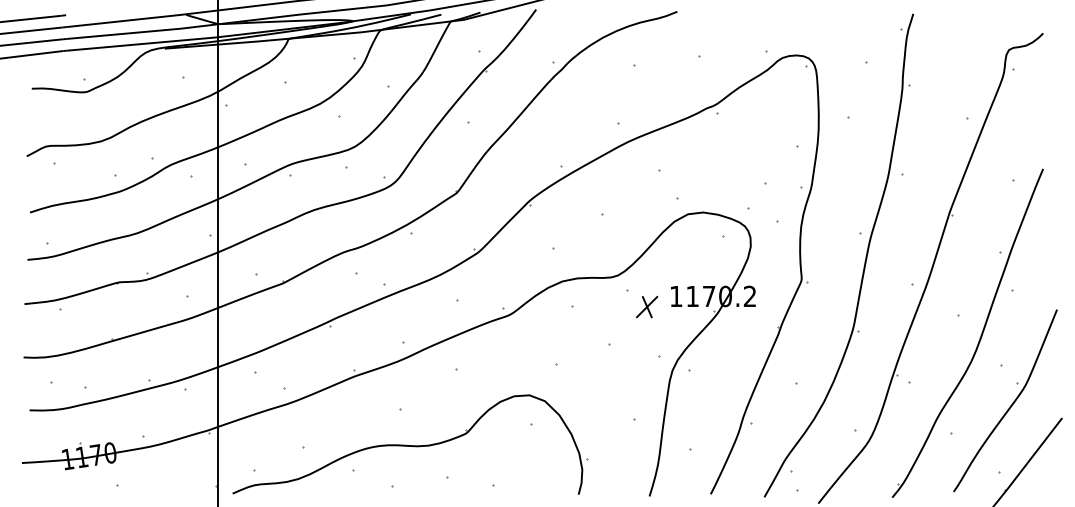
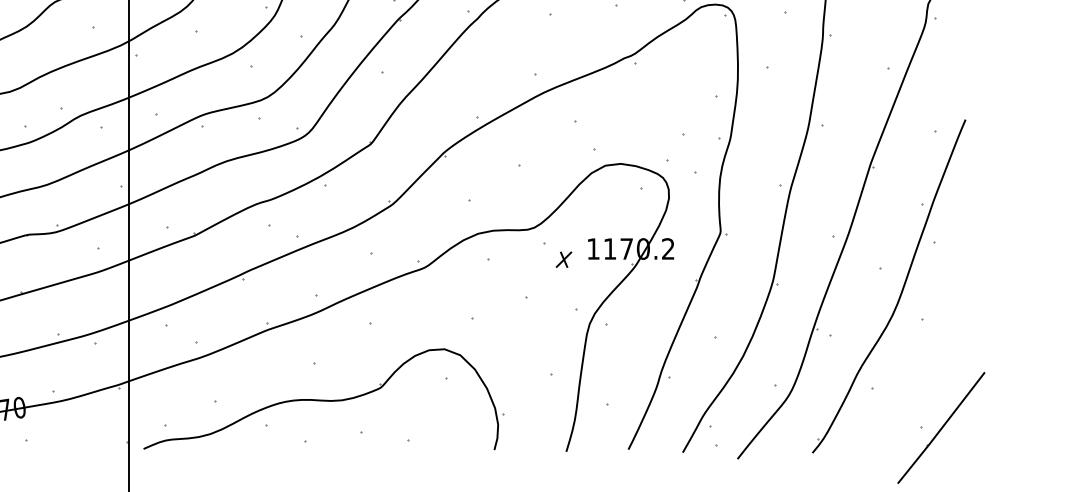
part: (647, 306) -> (564, 259), size x0.7
part: (1010, 405) -> (932, 359), removed

